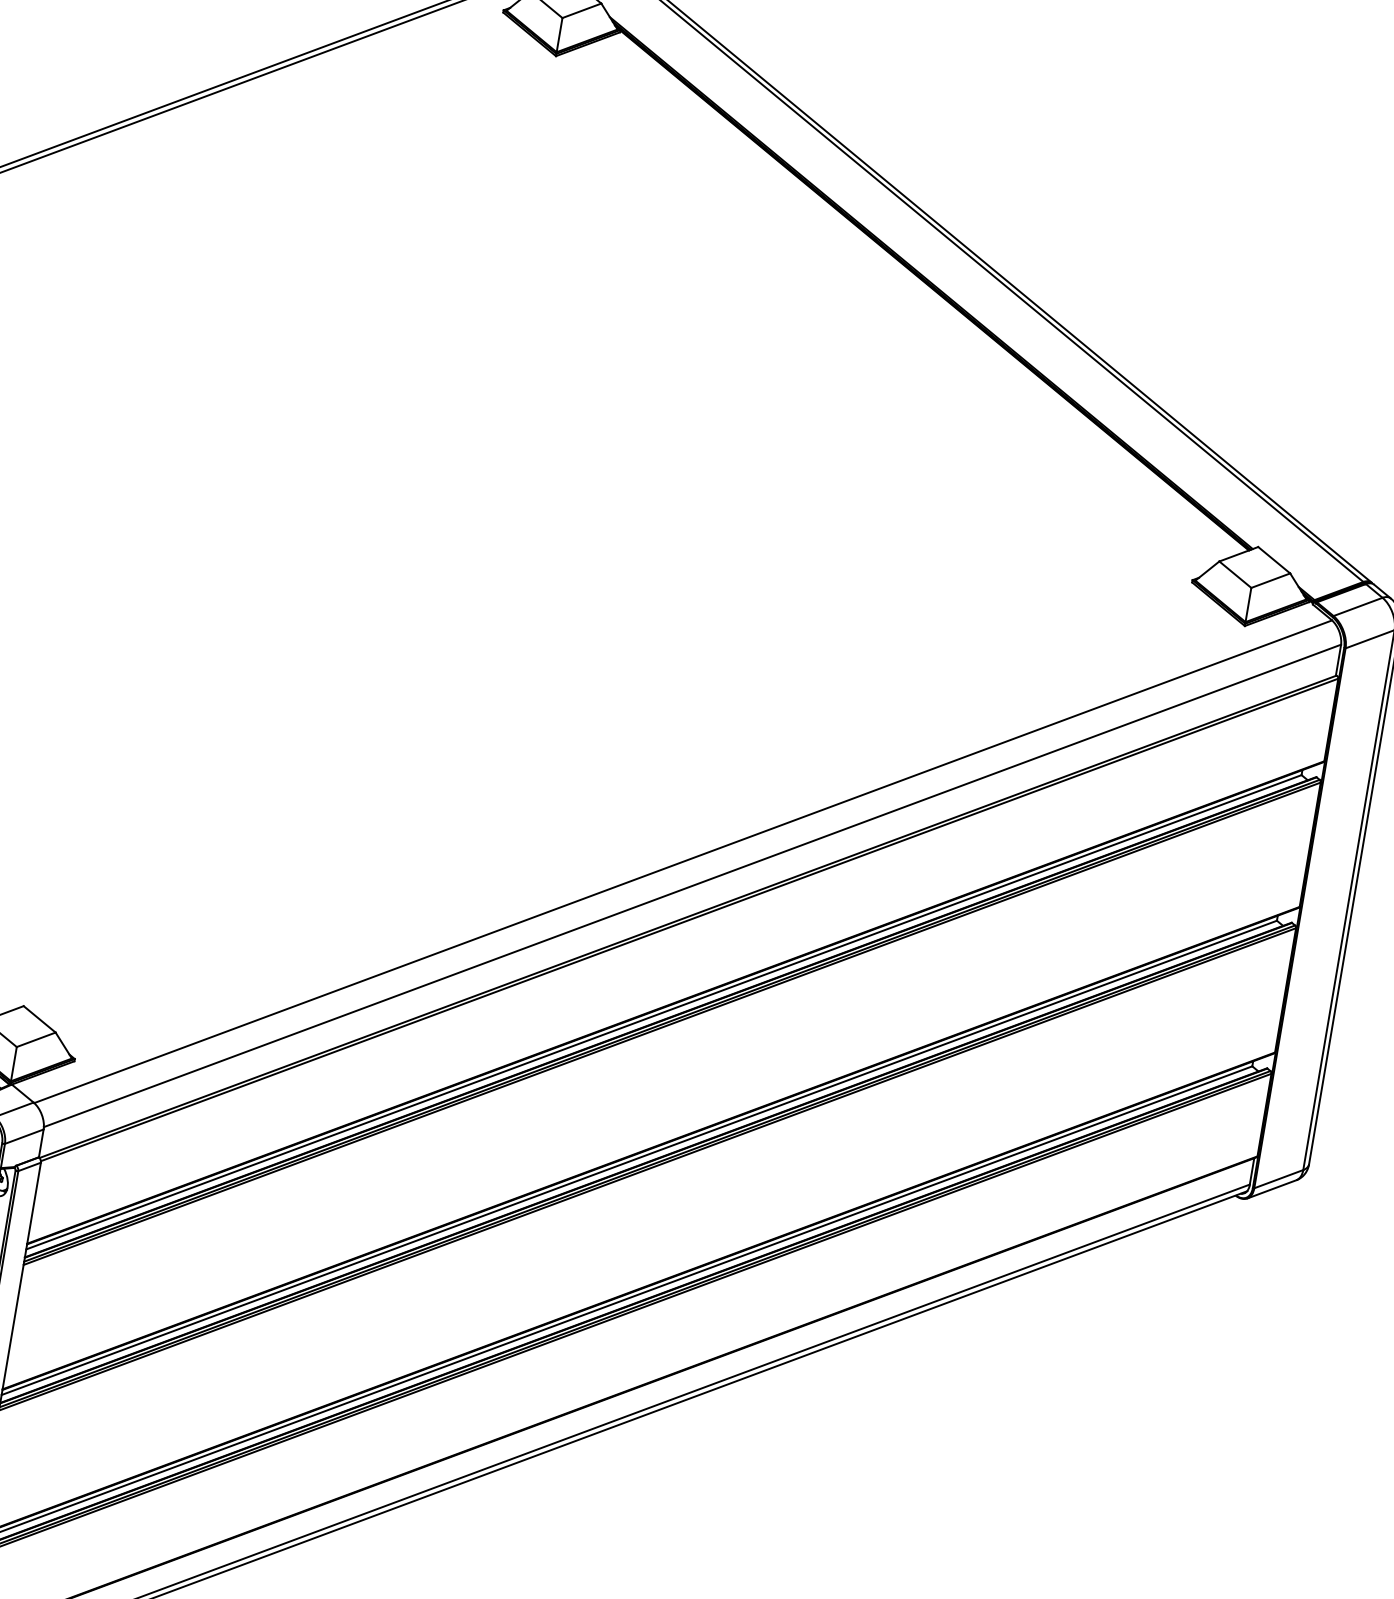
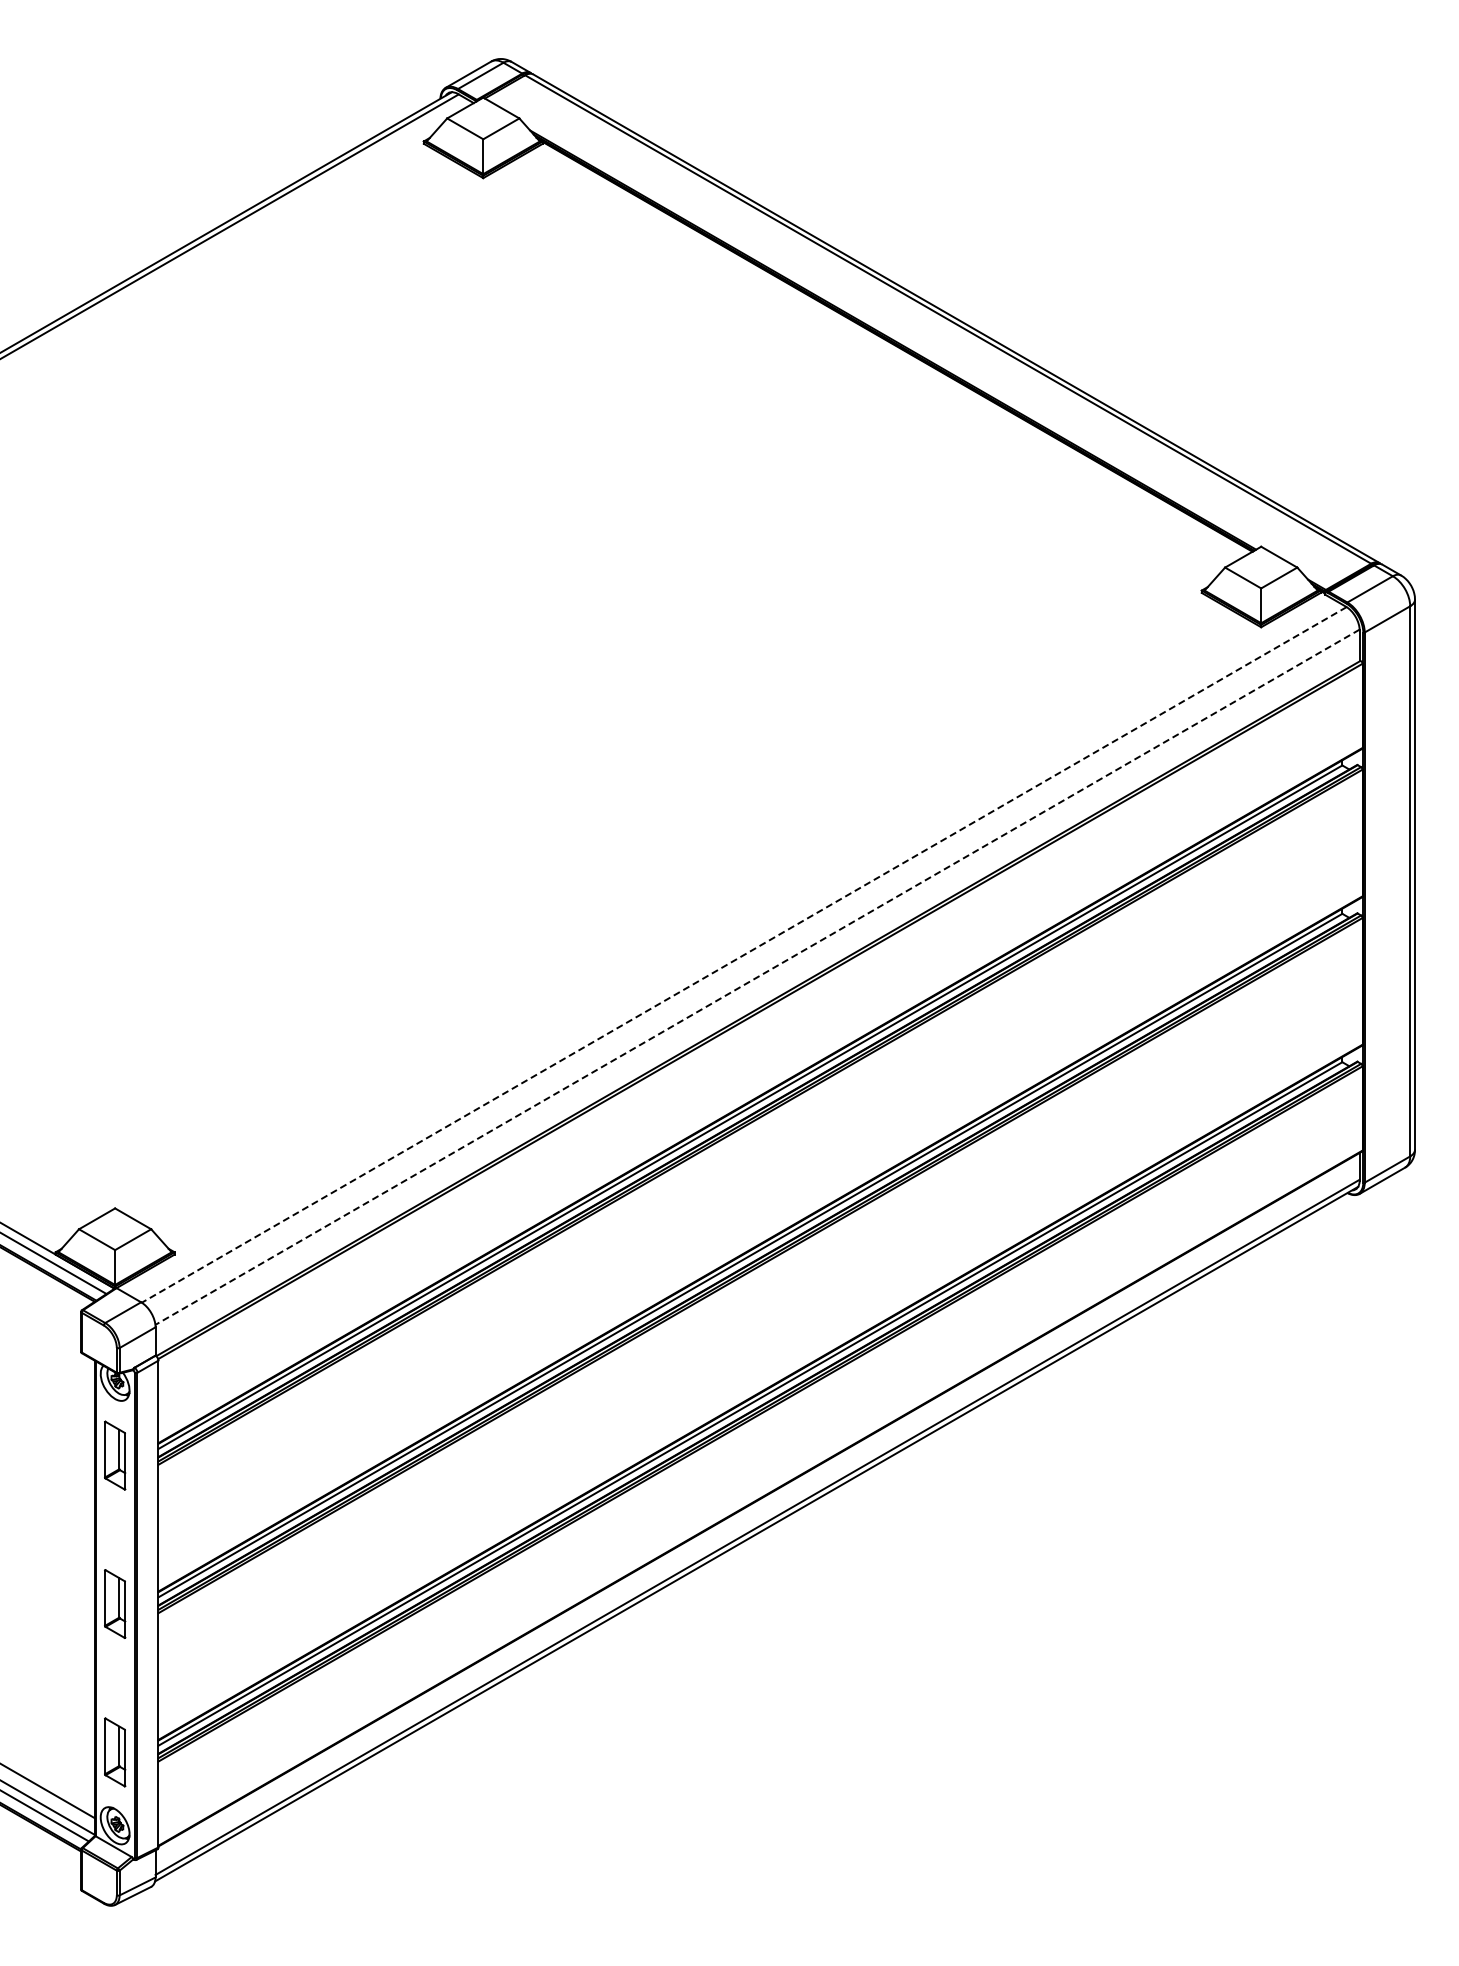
line: (683, 861) -> (744, 954), solid -> dashed
line: (692, 886) -> (757, 977), solid -> dashed

